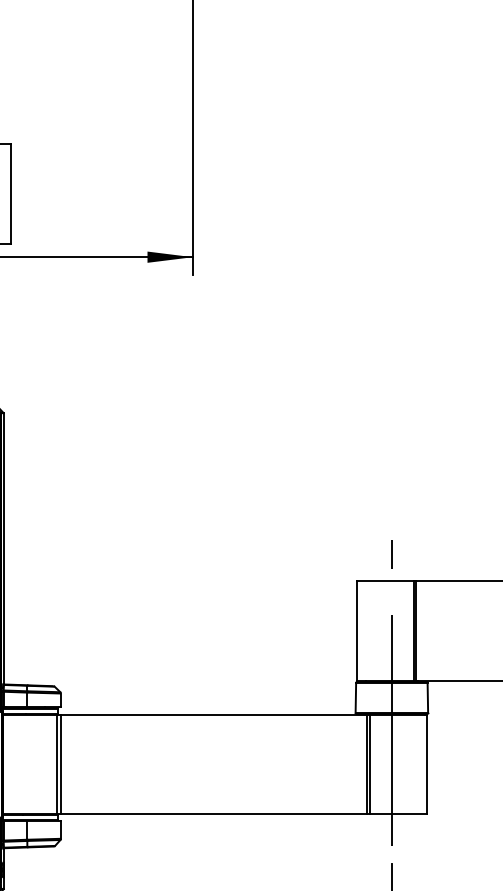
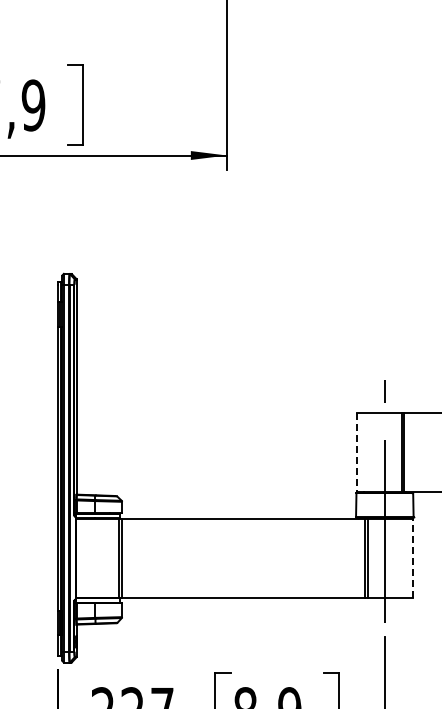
line: (356, 631) -> (356, 452), solid -> dashed
line: (426, 764) -> (412, 558), solid -> dashed

